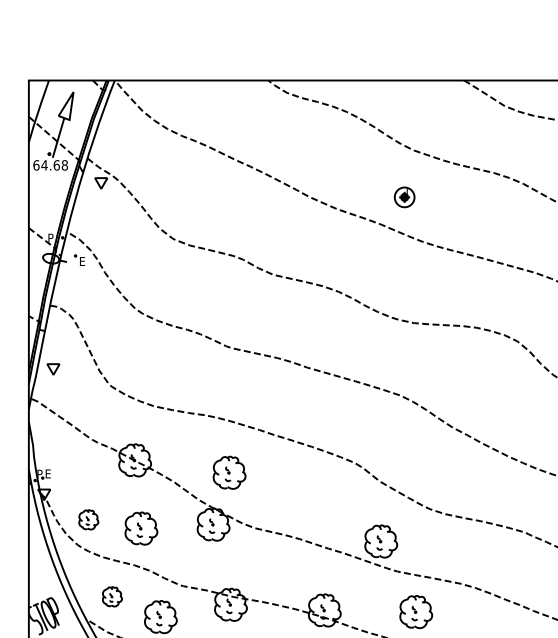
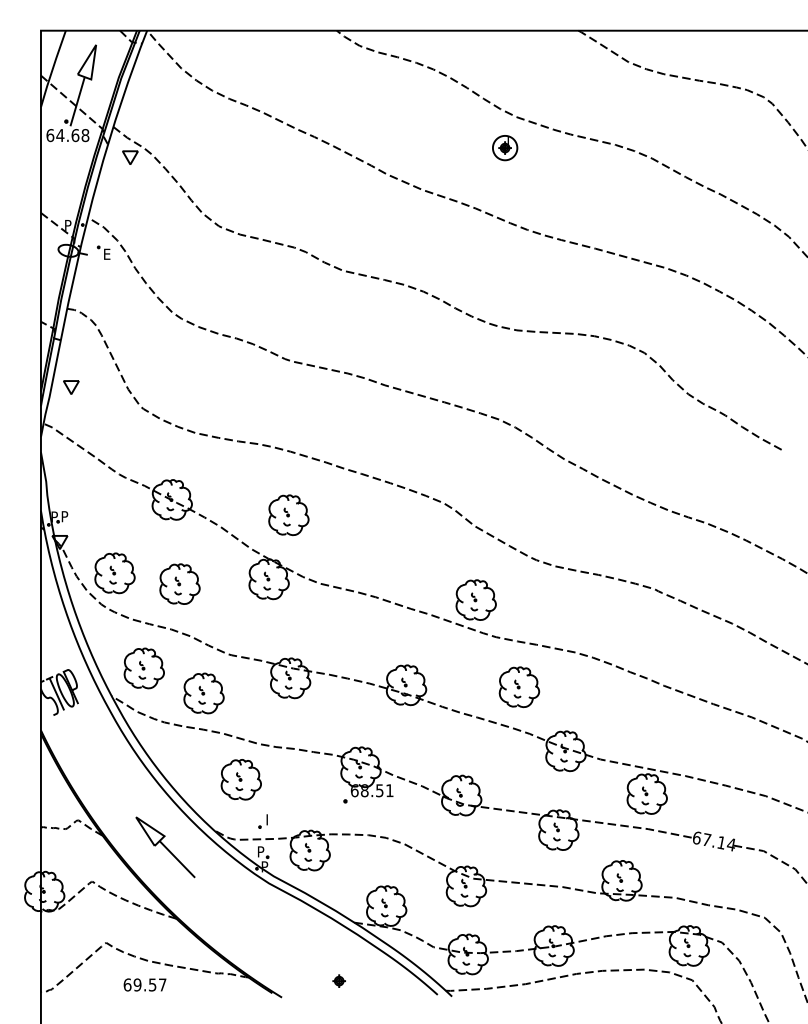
part: (404, 197) -> (505, 148), moved
text: (48, 473) -> (65, 516), E -> P
part: (88, 519) -> (114, 573), size x1.67
part: (111, 596) -> (143, 668), size x1.67

